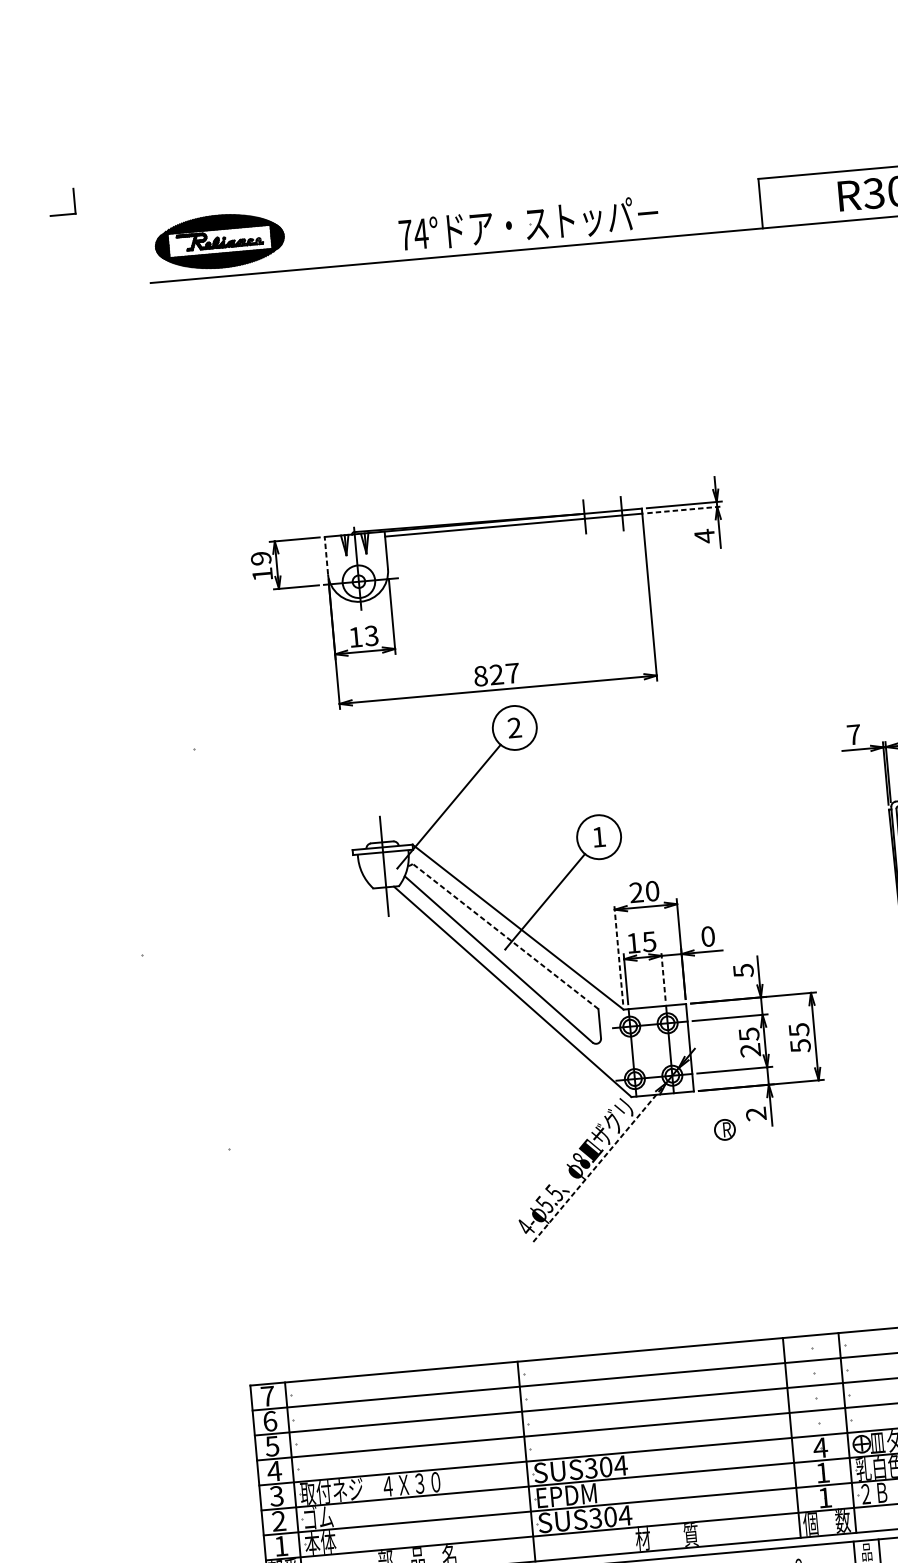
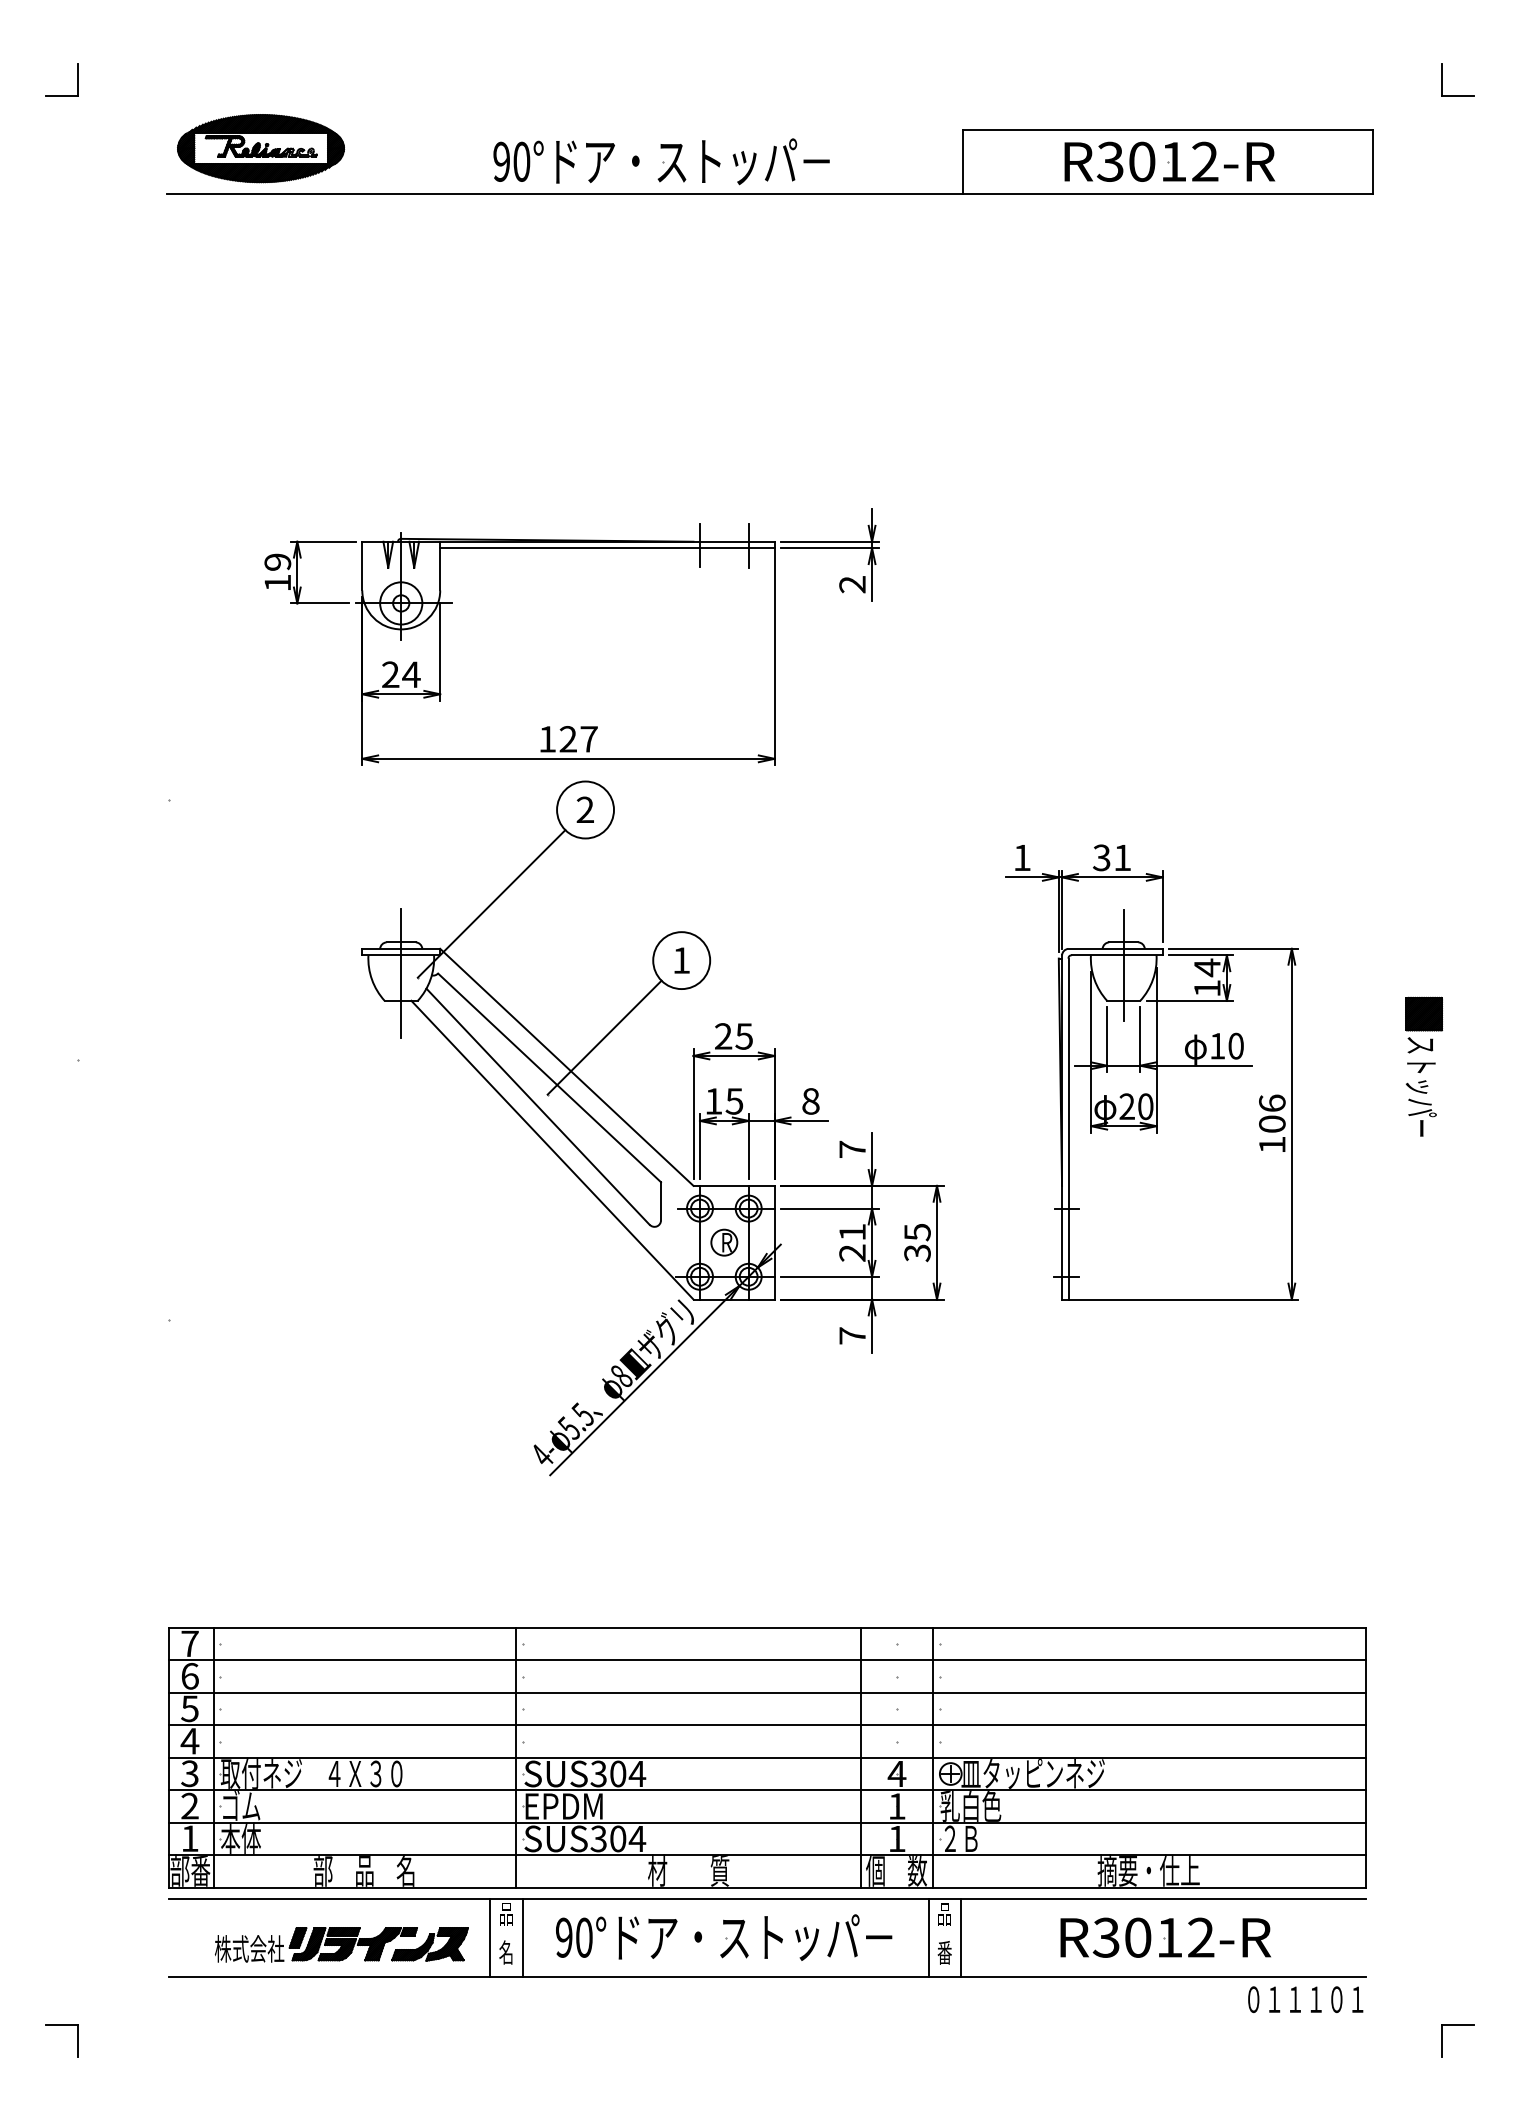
text: (413, 234) -> (511, 161), 74° -> 90°
line: (684, 510) -> (829, 548), dashed -> solid
text: (704, 536) -> (852, 584), 4 -> 2
line: (326, 555) -> (362, 565), dashed -> solid
text: (363, 636) -> (401, 674), 13 -> 24
text: (480, 676) -> (547, 739), 827 -> 127
text: (853, 734) -> (1021, 857), 7 -> 1
text: (651, 891) -> (743, 1036), 20 -> 25
line: (505, 936) -> (549, 1077), dashed -> solid
text: (707, 936) -> (810, 1101), 0 -> 8
line: (618, 954) -> (693, 1114), dashed -> solid
text: (743, 970) -> (852, 1149), 5 -> 7
line: (663, 975) -> (748, 1146), dashed -> solid
text: (749, 1034) -> (852, 1232), 25 -> 21
text: (800, 1045) -> (917, 1252), 55 -> 35
text: (756, 1113) -> (852, 1335), 2 -> 7
part: (725, 1129) -> (724, 1242), moved
line: (599, 1162) -> (644, 1380), dashed -> solid

